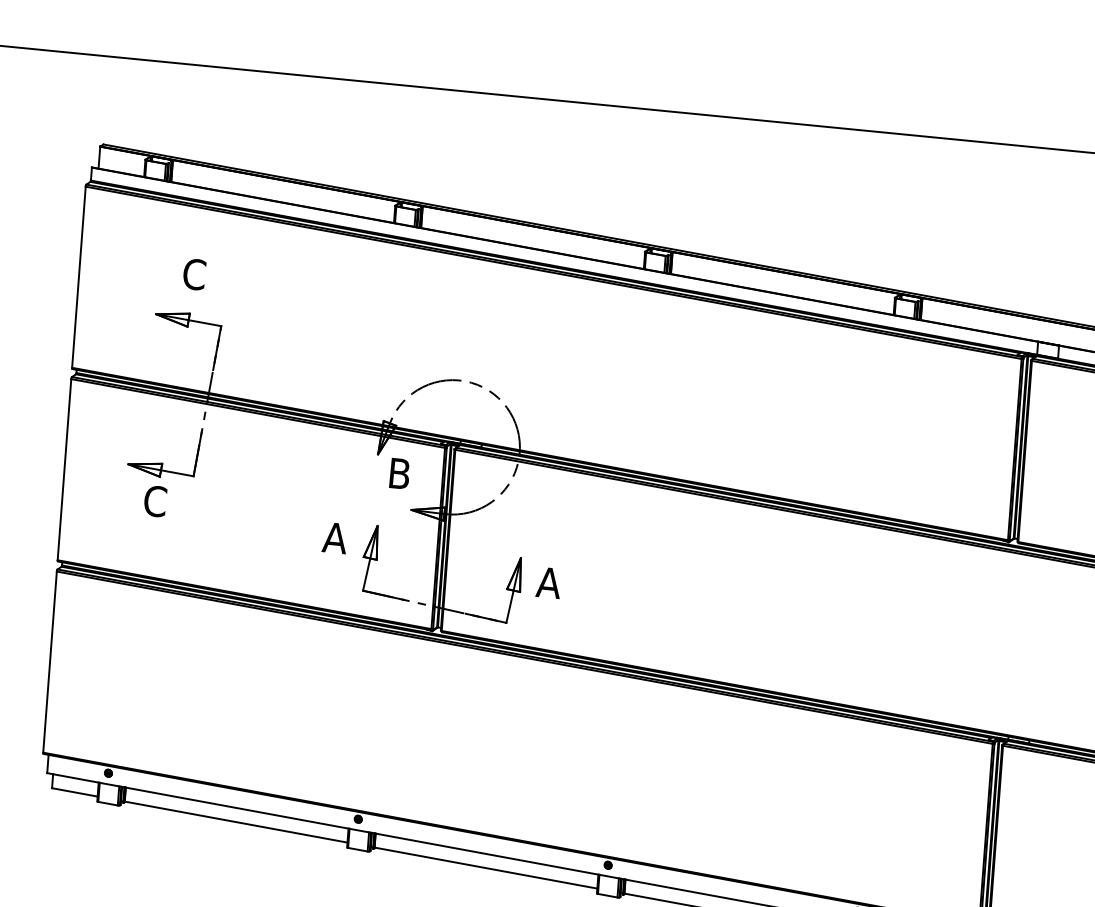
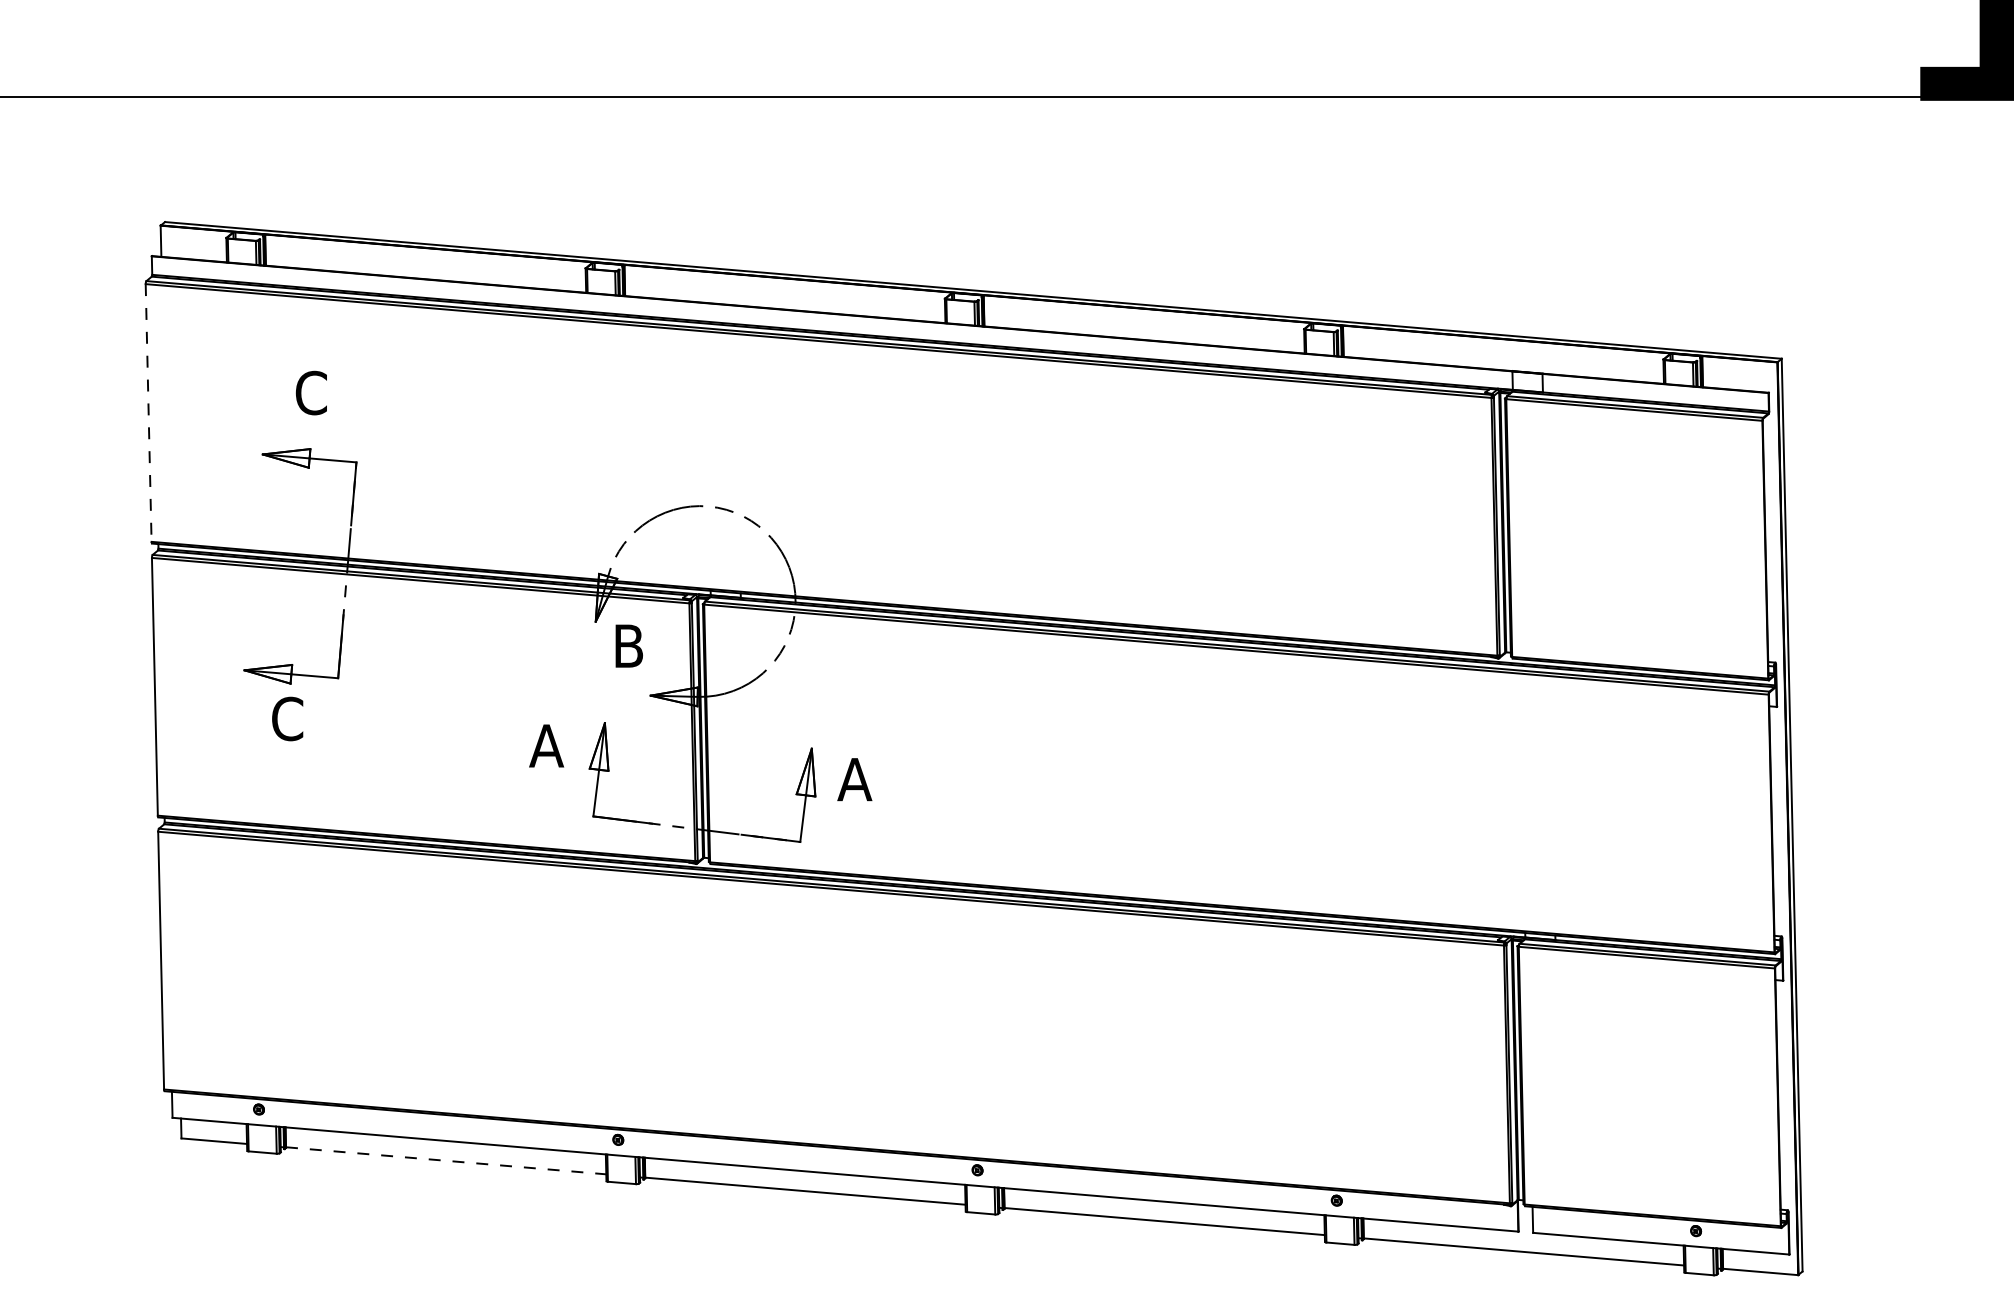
line: (78, 276) -> (148, 412), solid -> dashed
line: (236, 821) -> (446, 1160), solid -> dashed

